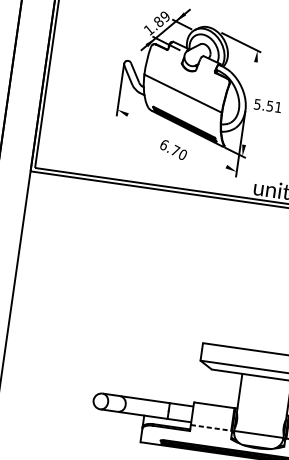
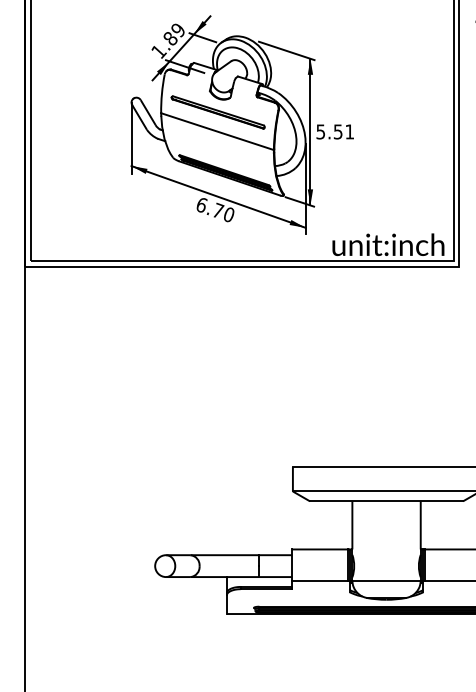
part: (185, 79) -> (217, 112), added
line: (250, 103) -> (310, 131), added
line: (177, 140) -> (218, 196), added
line: (211, 427) -> (320, 580), dashed -> solid

